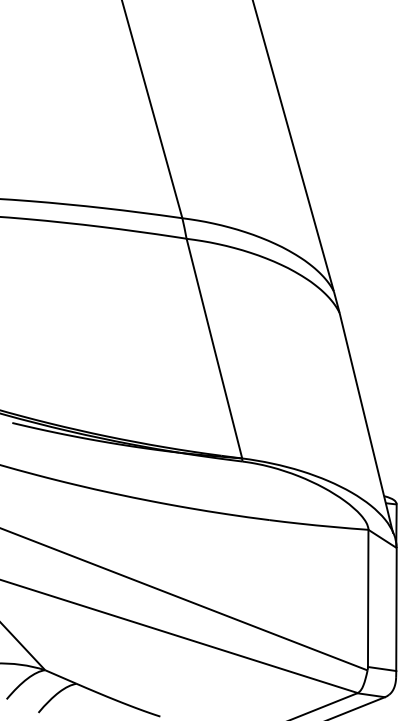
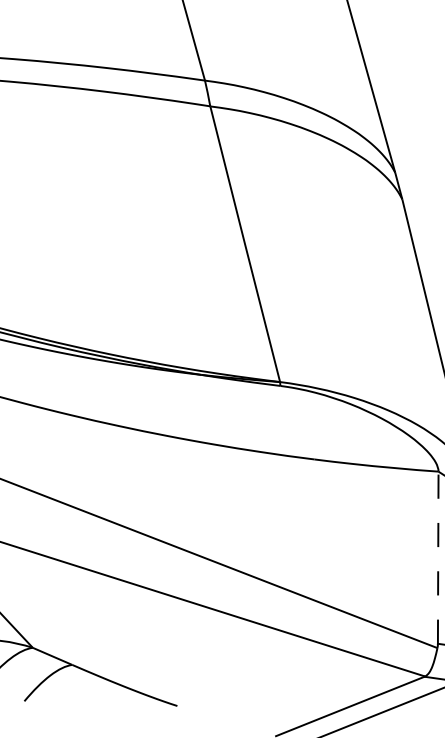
line: (368, 598) -> (438, 557), solid -> dashed

